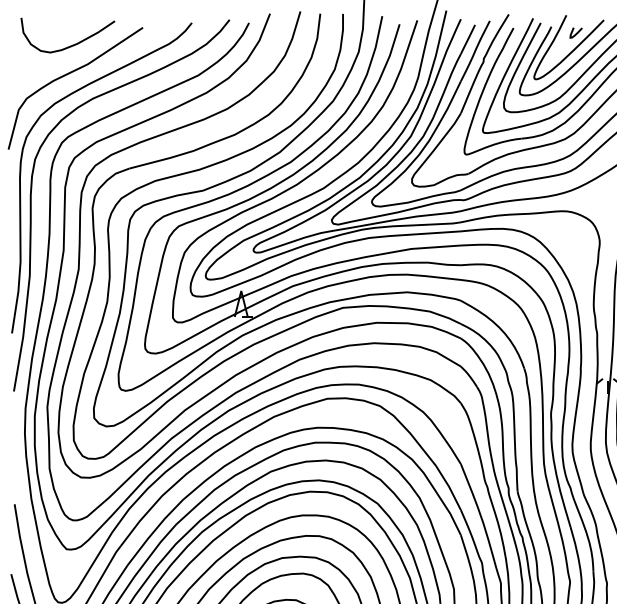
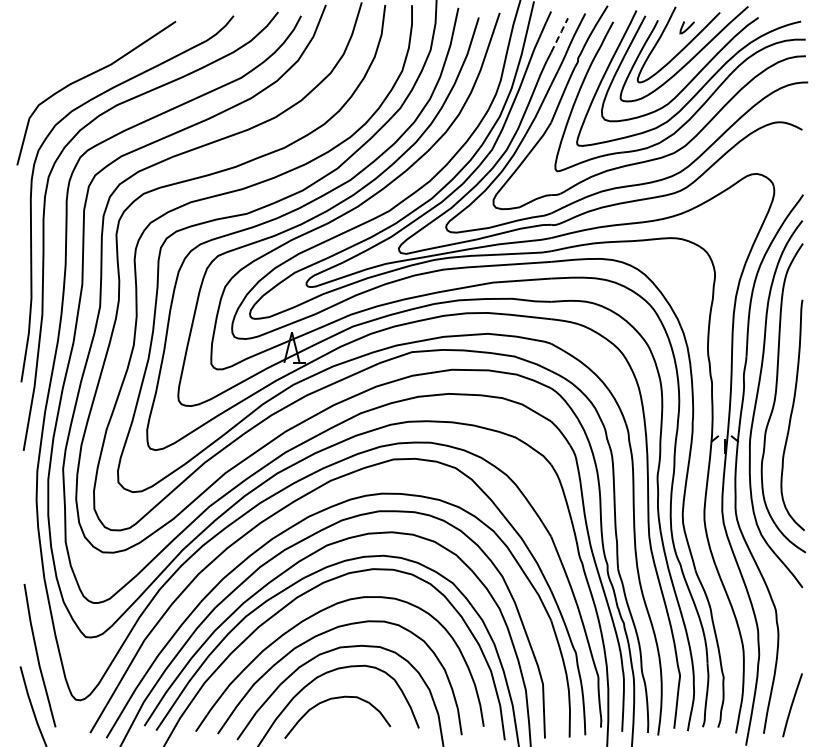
line: (467, 39) -> (559, 35), solid -> dashed
curve: (70, 45) -> (90, 42), removed

